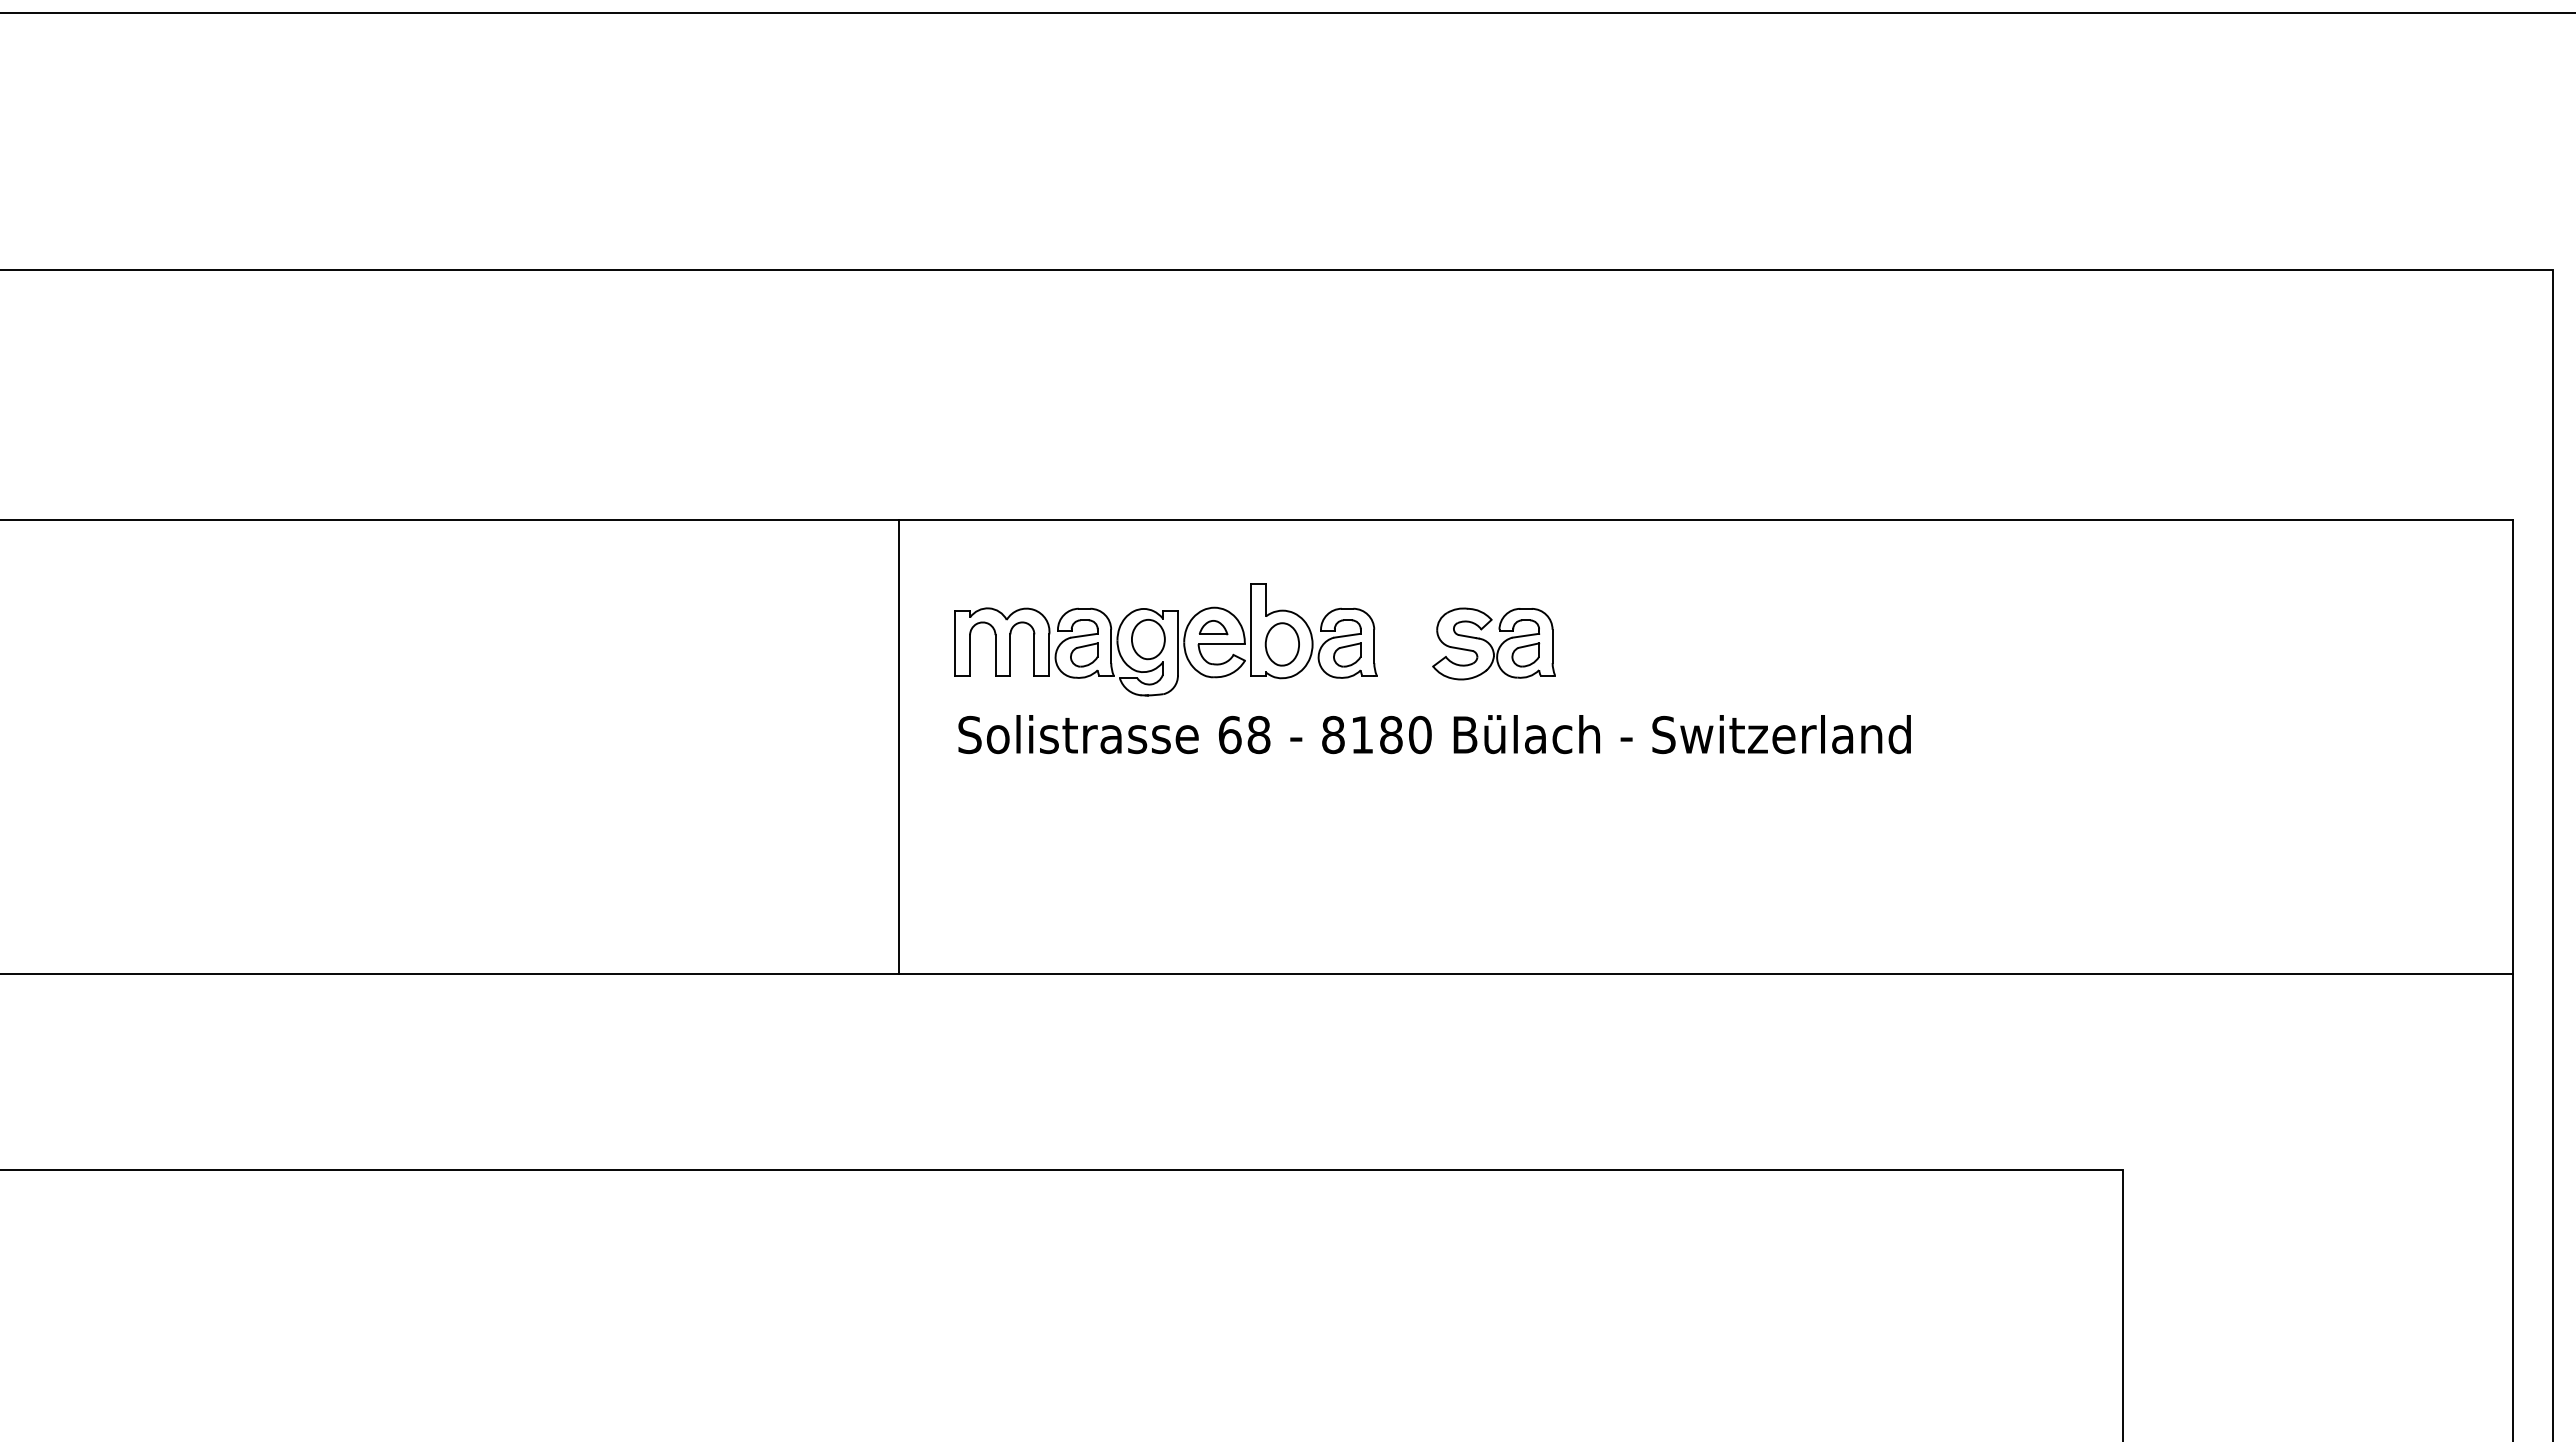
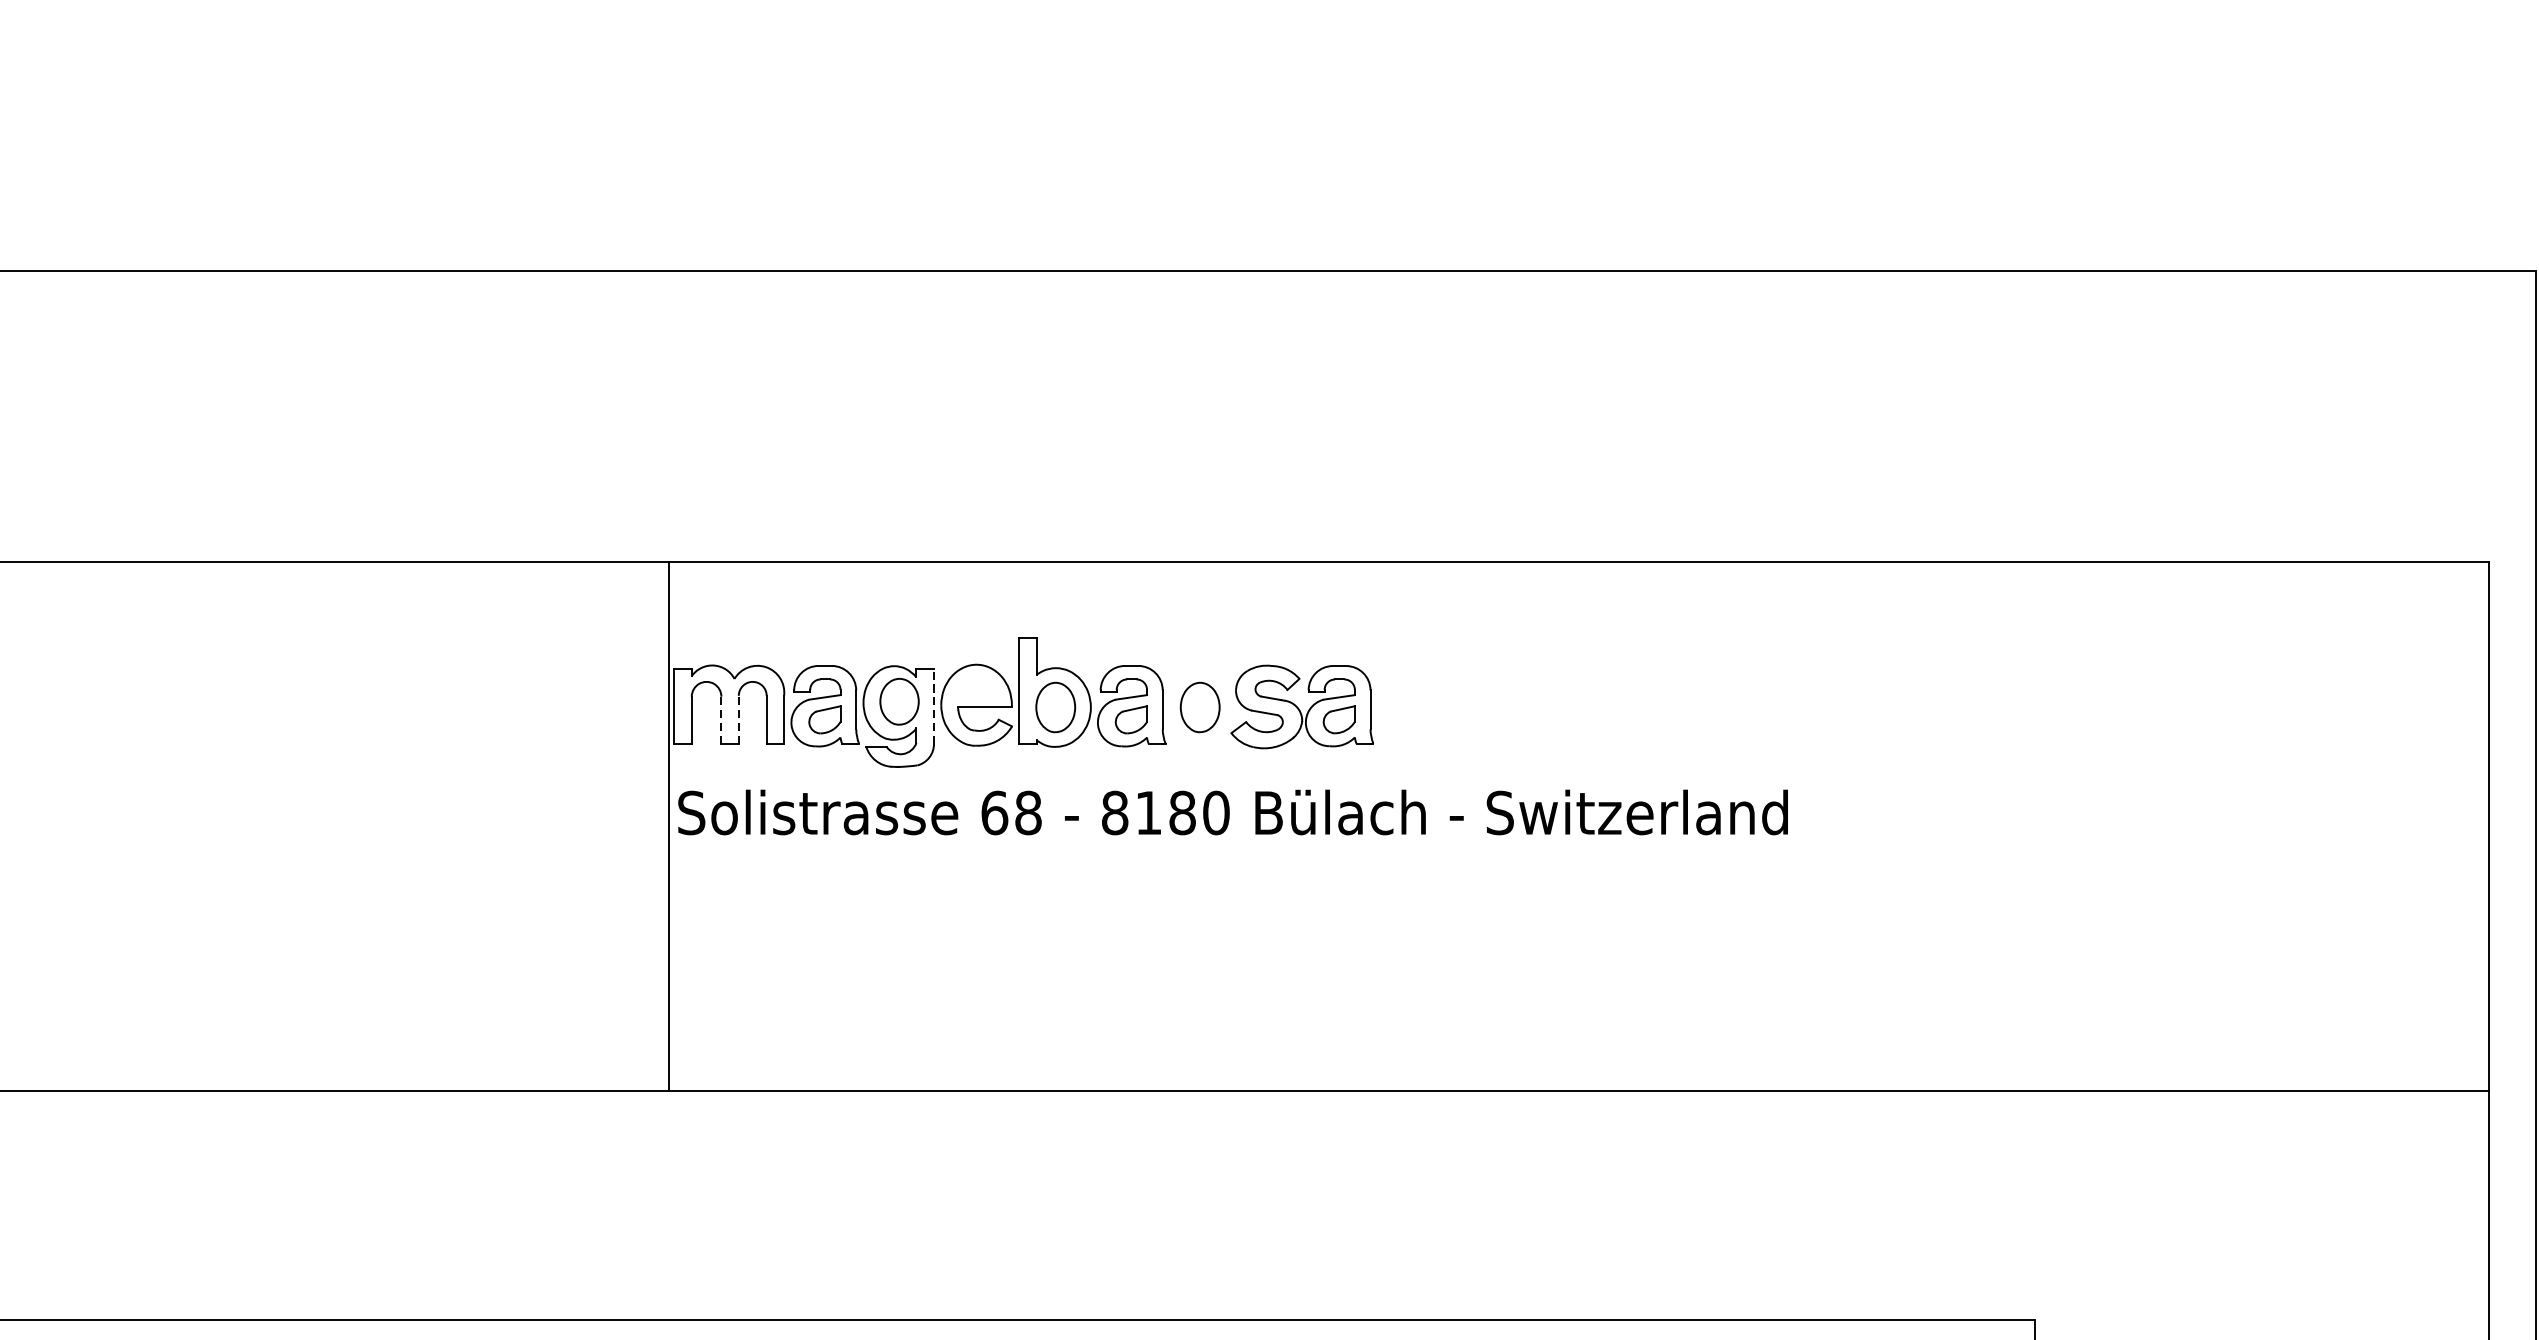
part: (1213, 627) -> (975, 687), removed
line: (1177, 643) -> (933, 706), solid -> dashed
part: (1405, 644) -> (1199, 707), added
line: (995, 654) -> (721, 719), solid -> dashed
line: (1010, 655) -> (738, 720), solid -> dashed
line: (898, 746) -> (668, 826), moved

